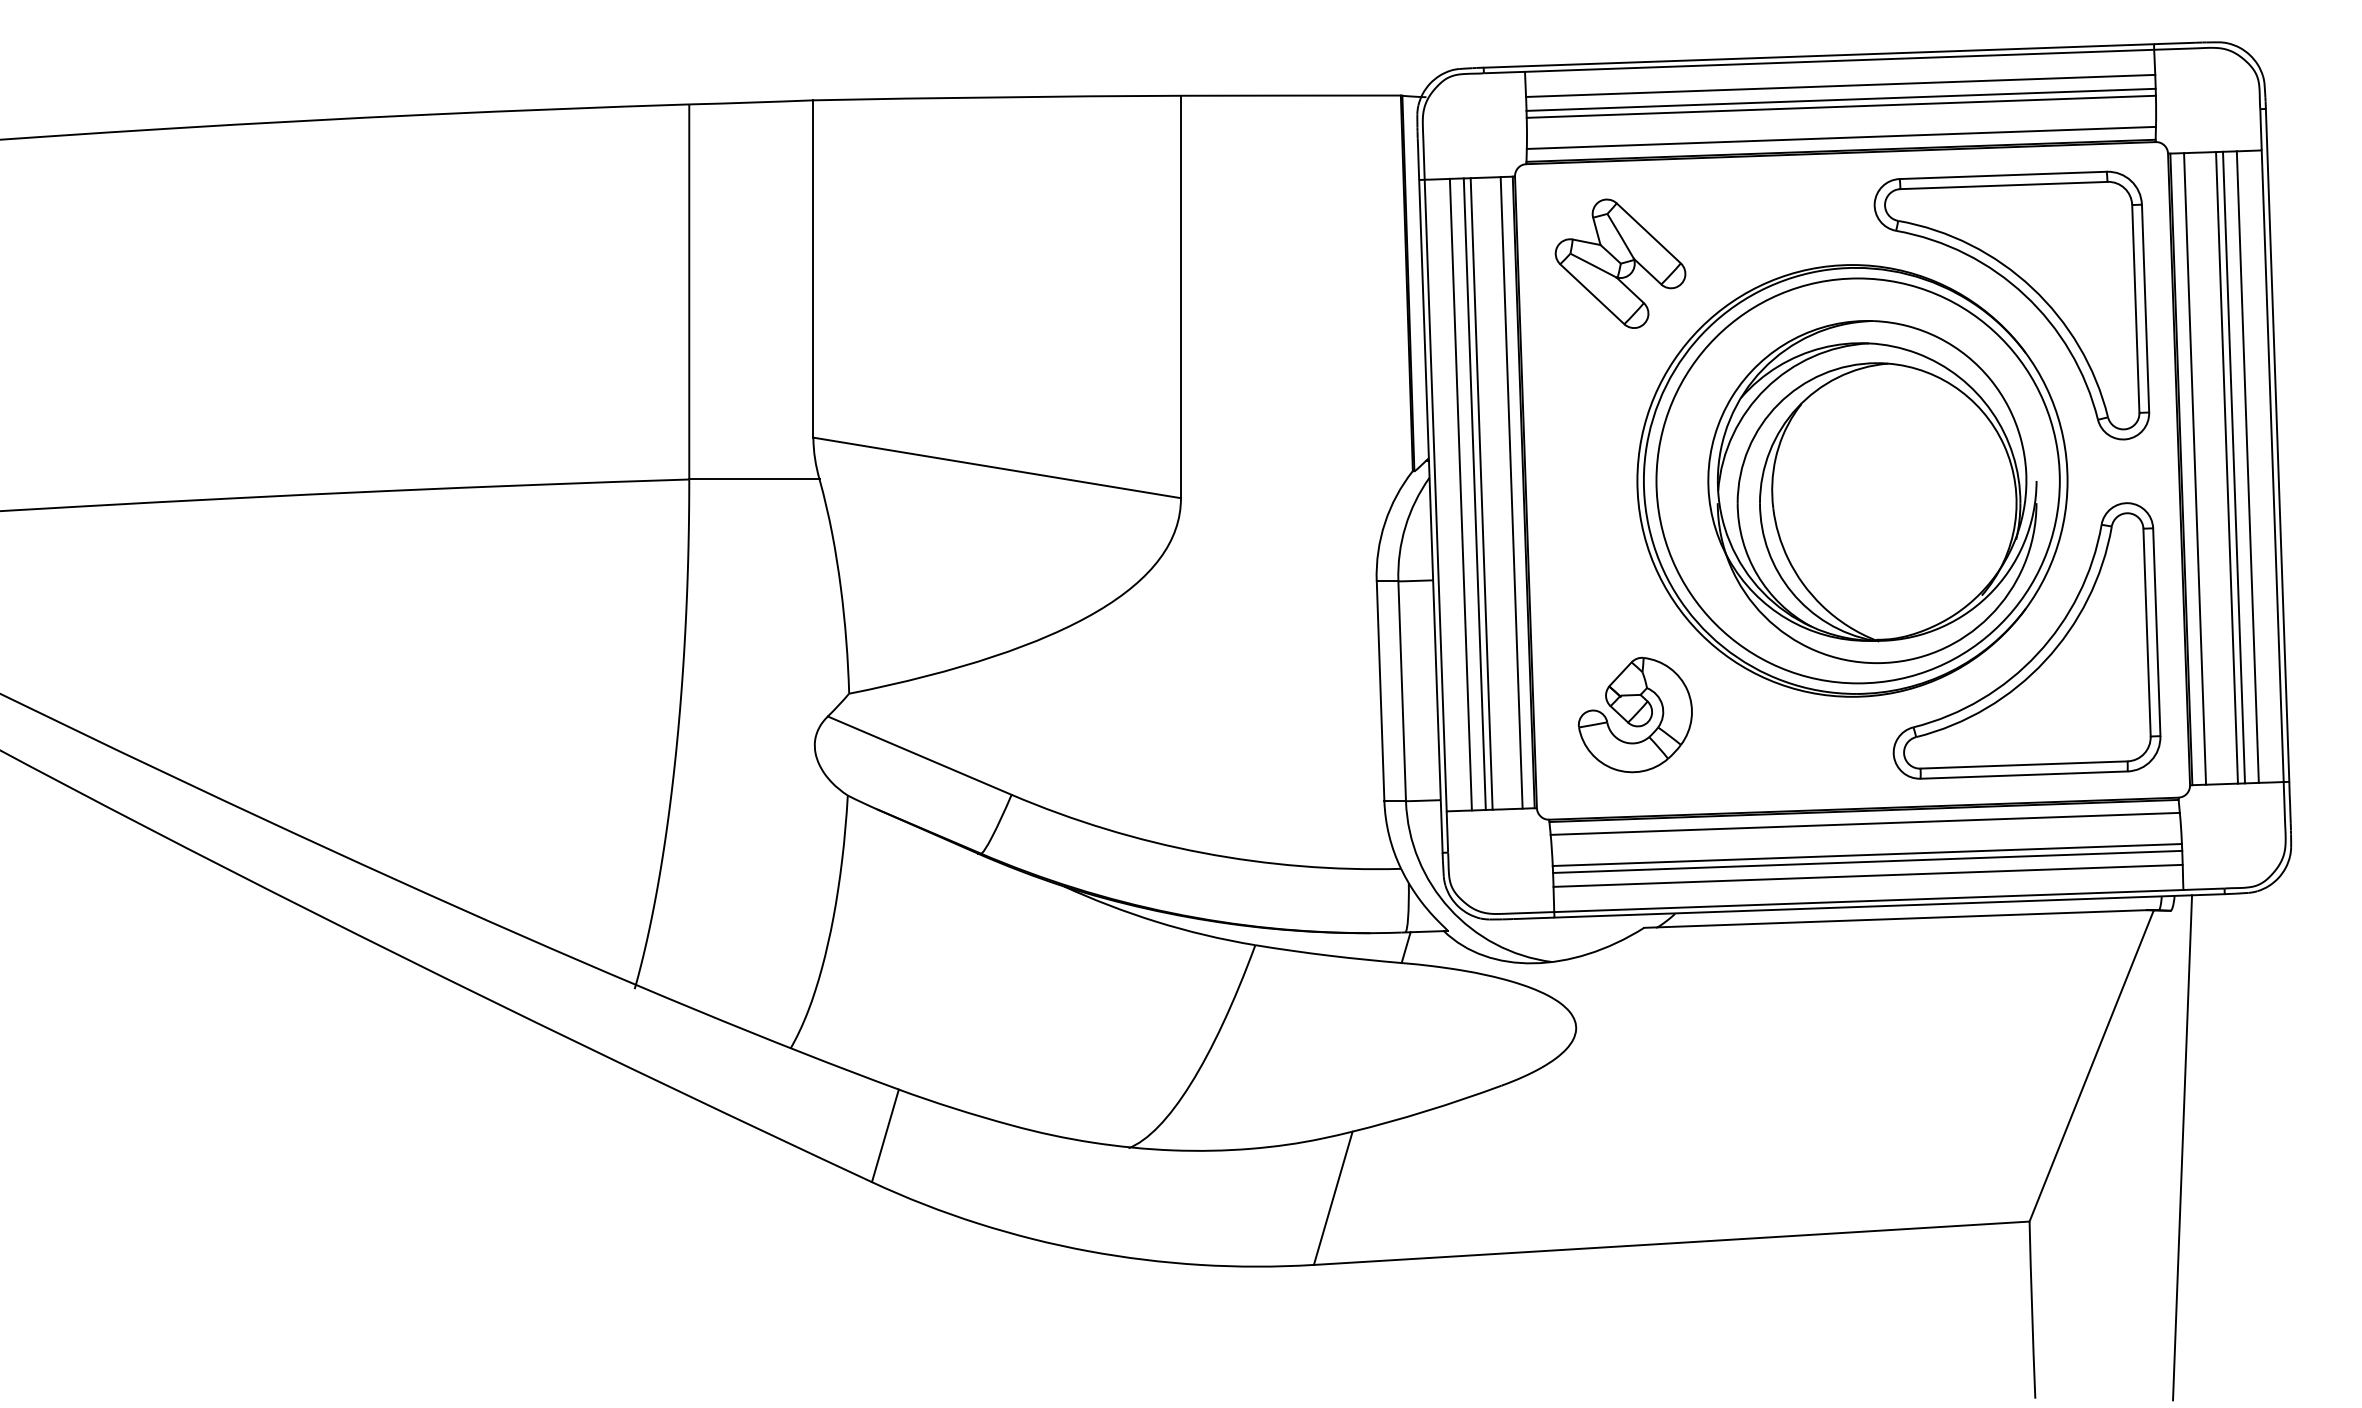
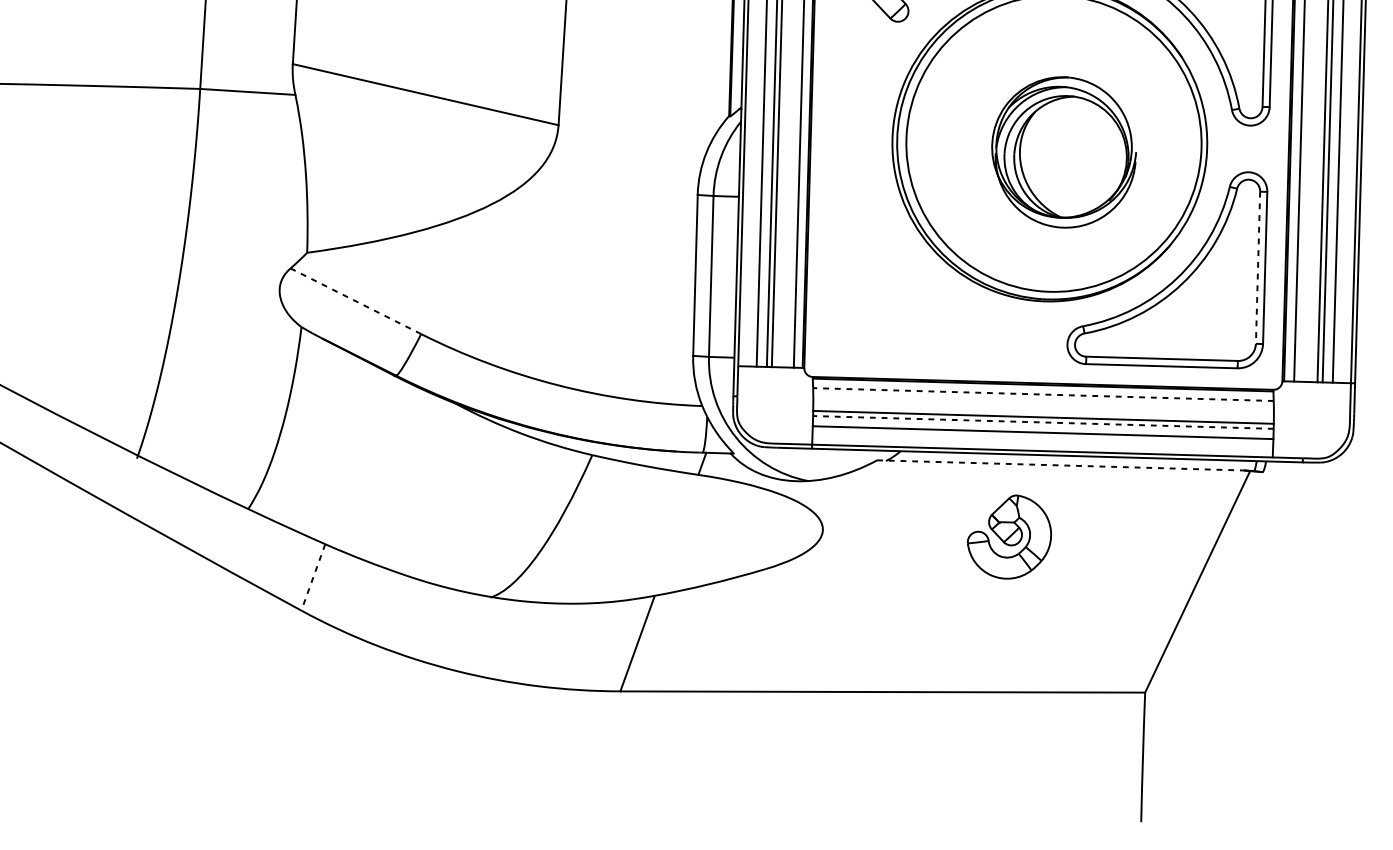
part: (1872, 491) -> (1063, 152), size x0.6
line: (2147, 632) -> (1258, 267), solid -> dashed
part: (1634, 714) -> (1008, 536), moved
line: (919, 755) -> (355, 301), solid -> dashed
line: (1865, 823) -> (1043, 394), solid -> dashed
line: (1867, 861) -> (1043, 422), solid -> dashed
line: (1895, 919) -> (1061, 465), solid -> dashed
line: (885, 1136) -> (313, 577), solid -> dashed
line: (2182, 1147) -> (1260, 645), removed

